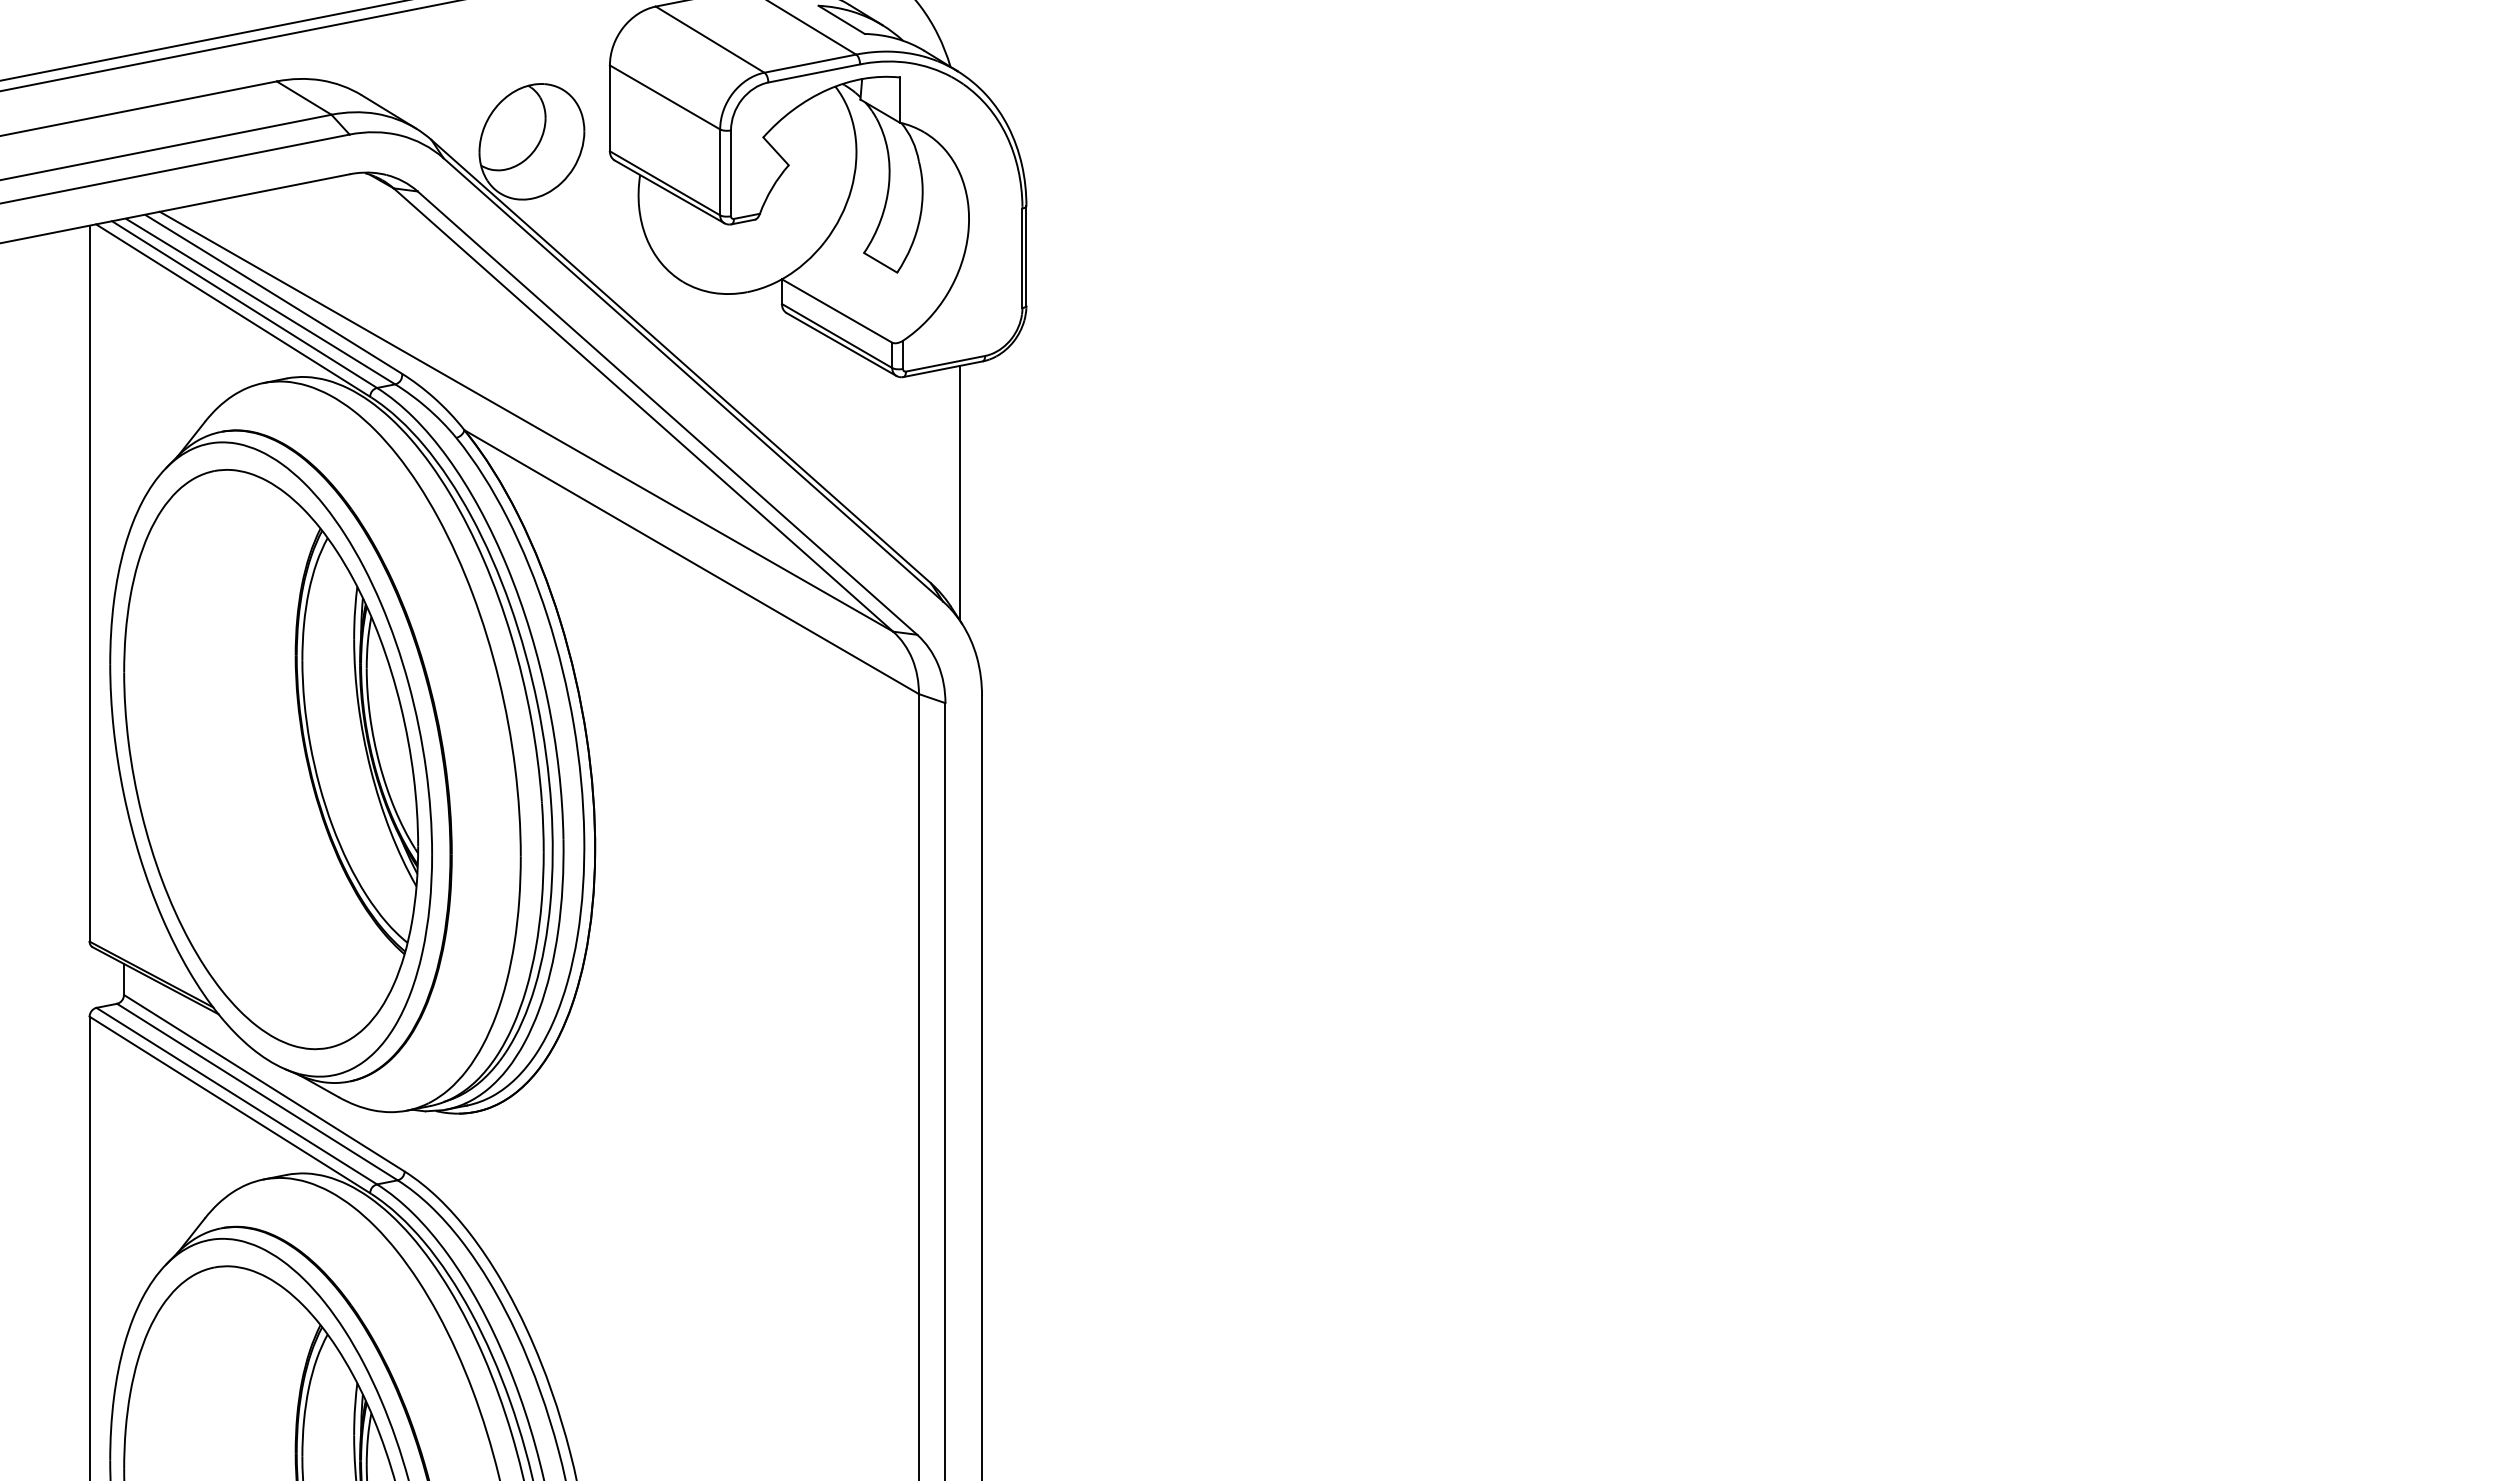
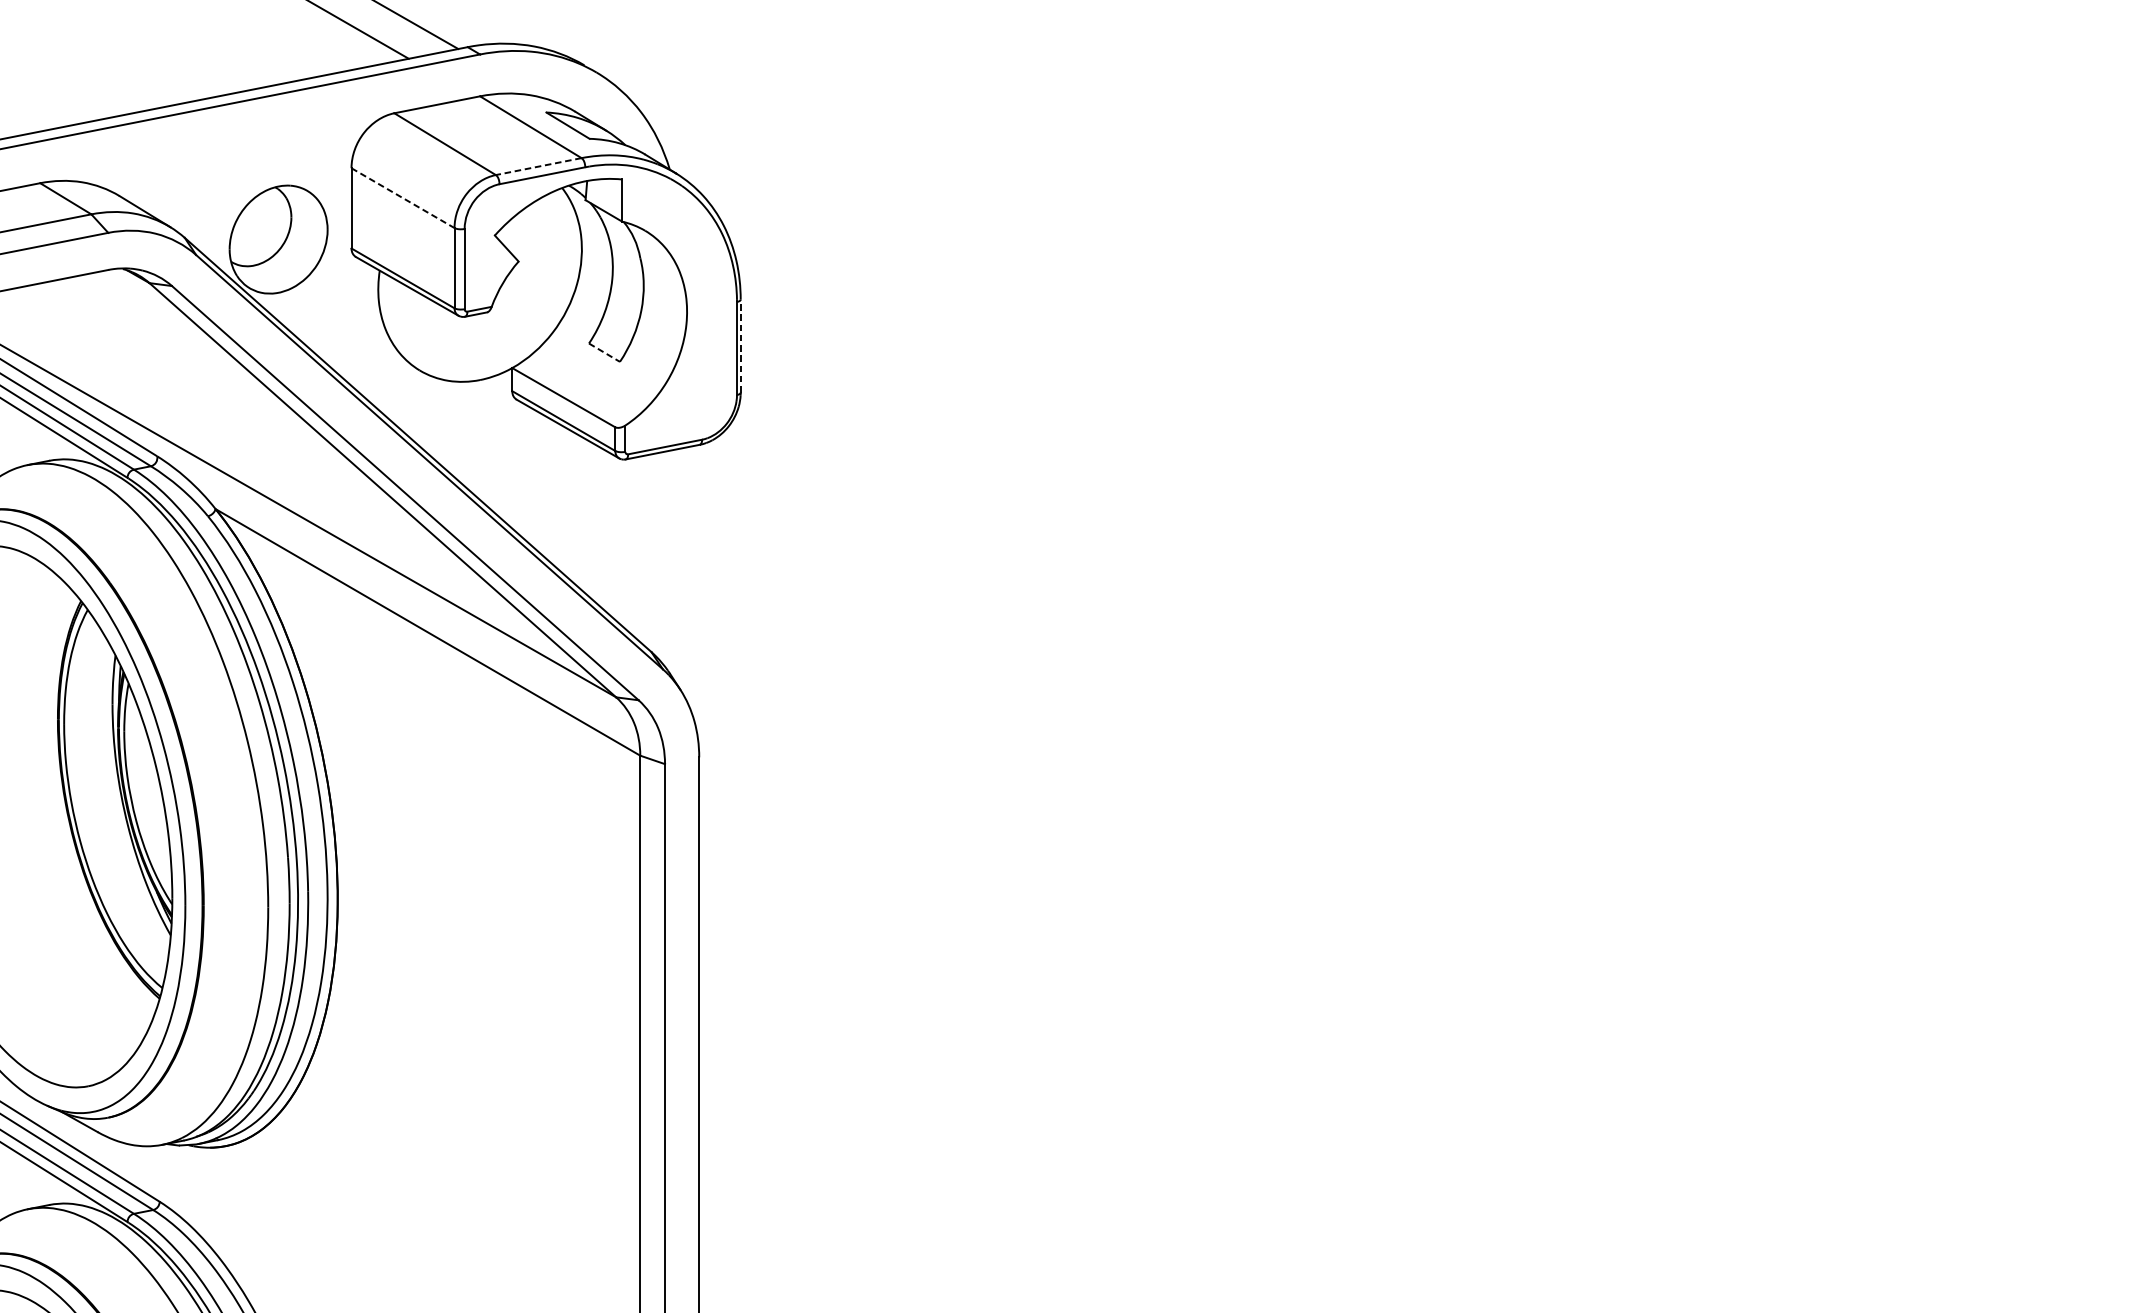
line: (810, 63) -> (538, 166), solid -> dashed
line: (665, 97) -> (403, 198), solid -> dashed
line: (1026, 255) -> (740, 345), solid -> dashed
line: (881, 263) -> (605, 353), solid -> dashed
line: (959, 492) -> (678, 567), removed

